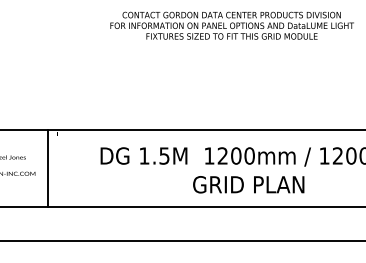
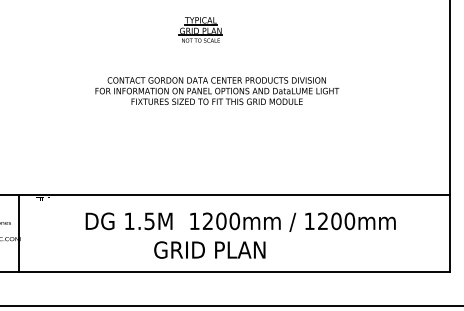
line: (48, 168) -> (19, 233), moved
text: (248, 184) -> (209, 249), moved

